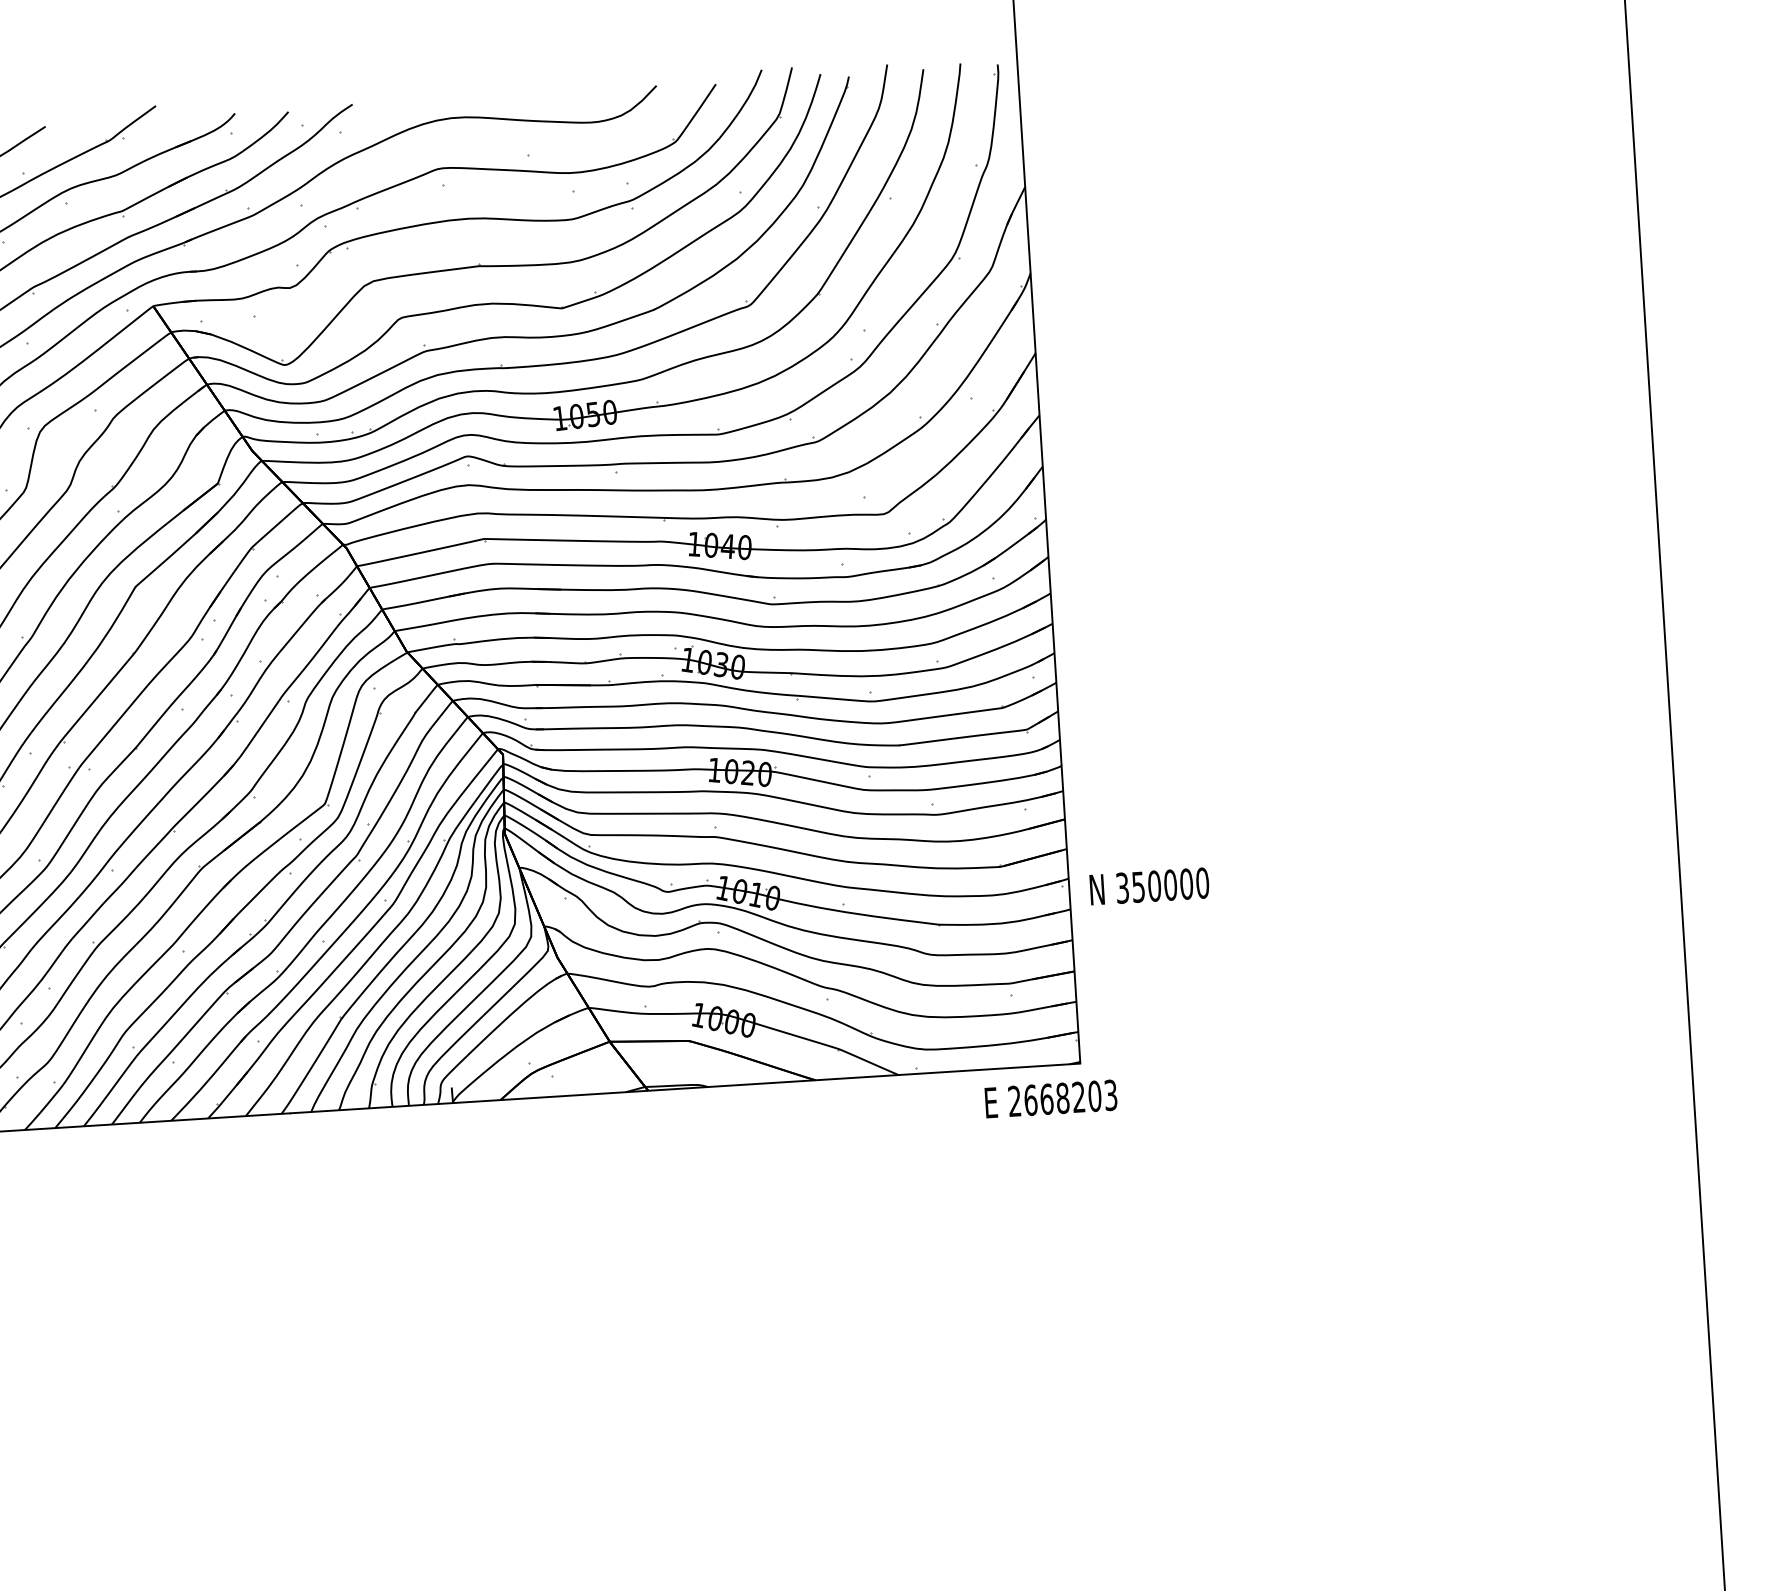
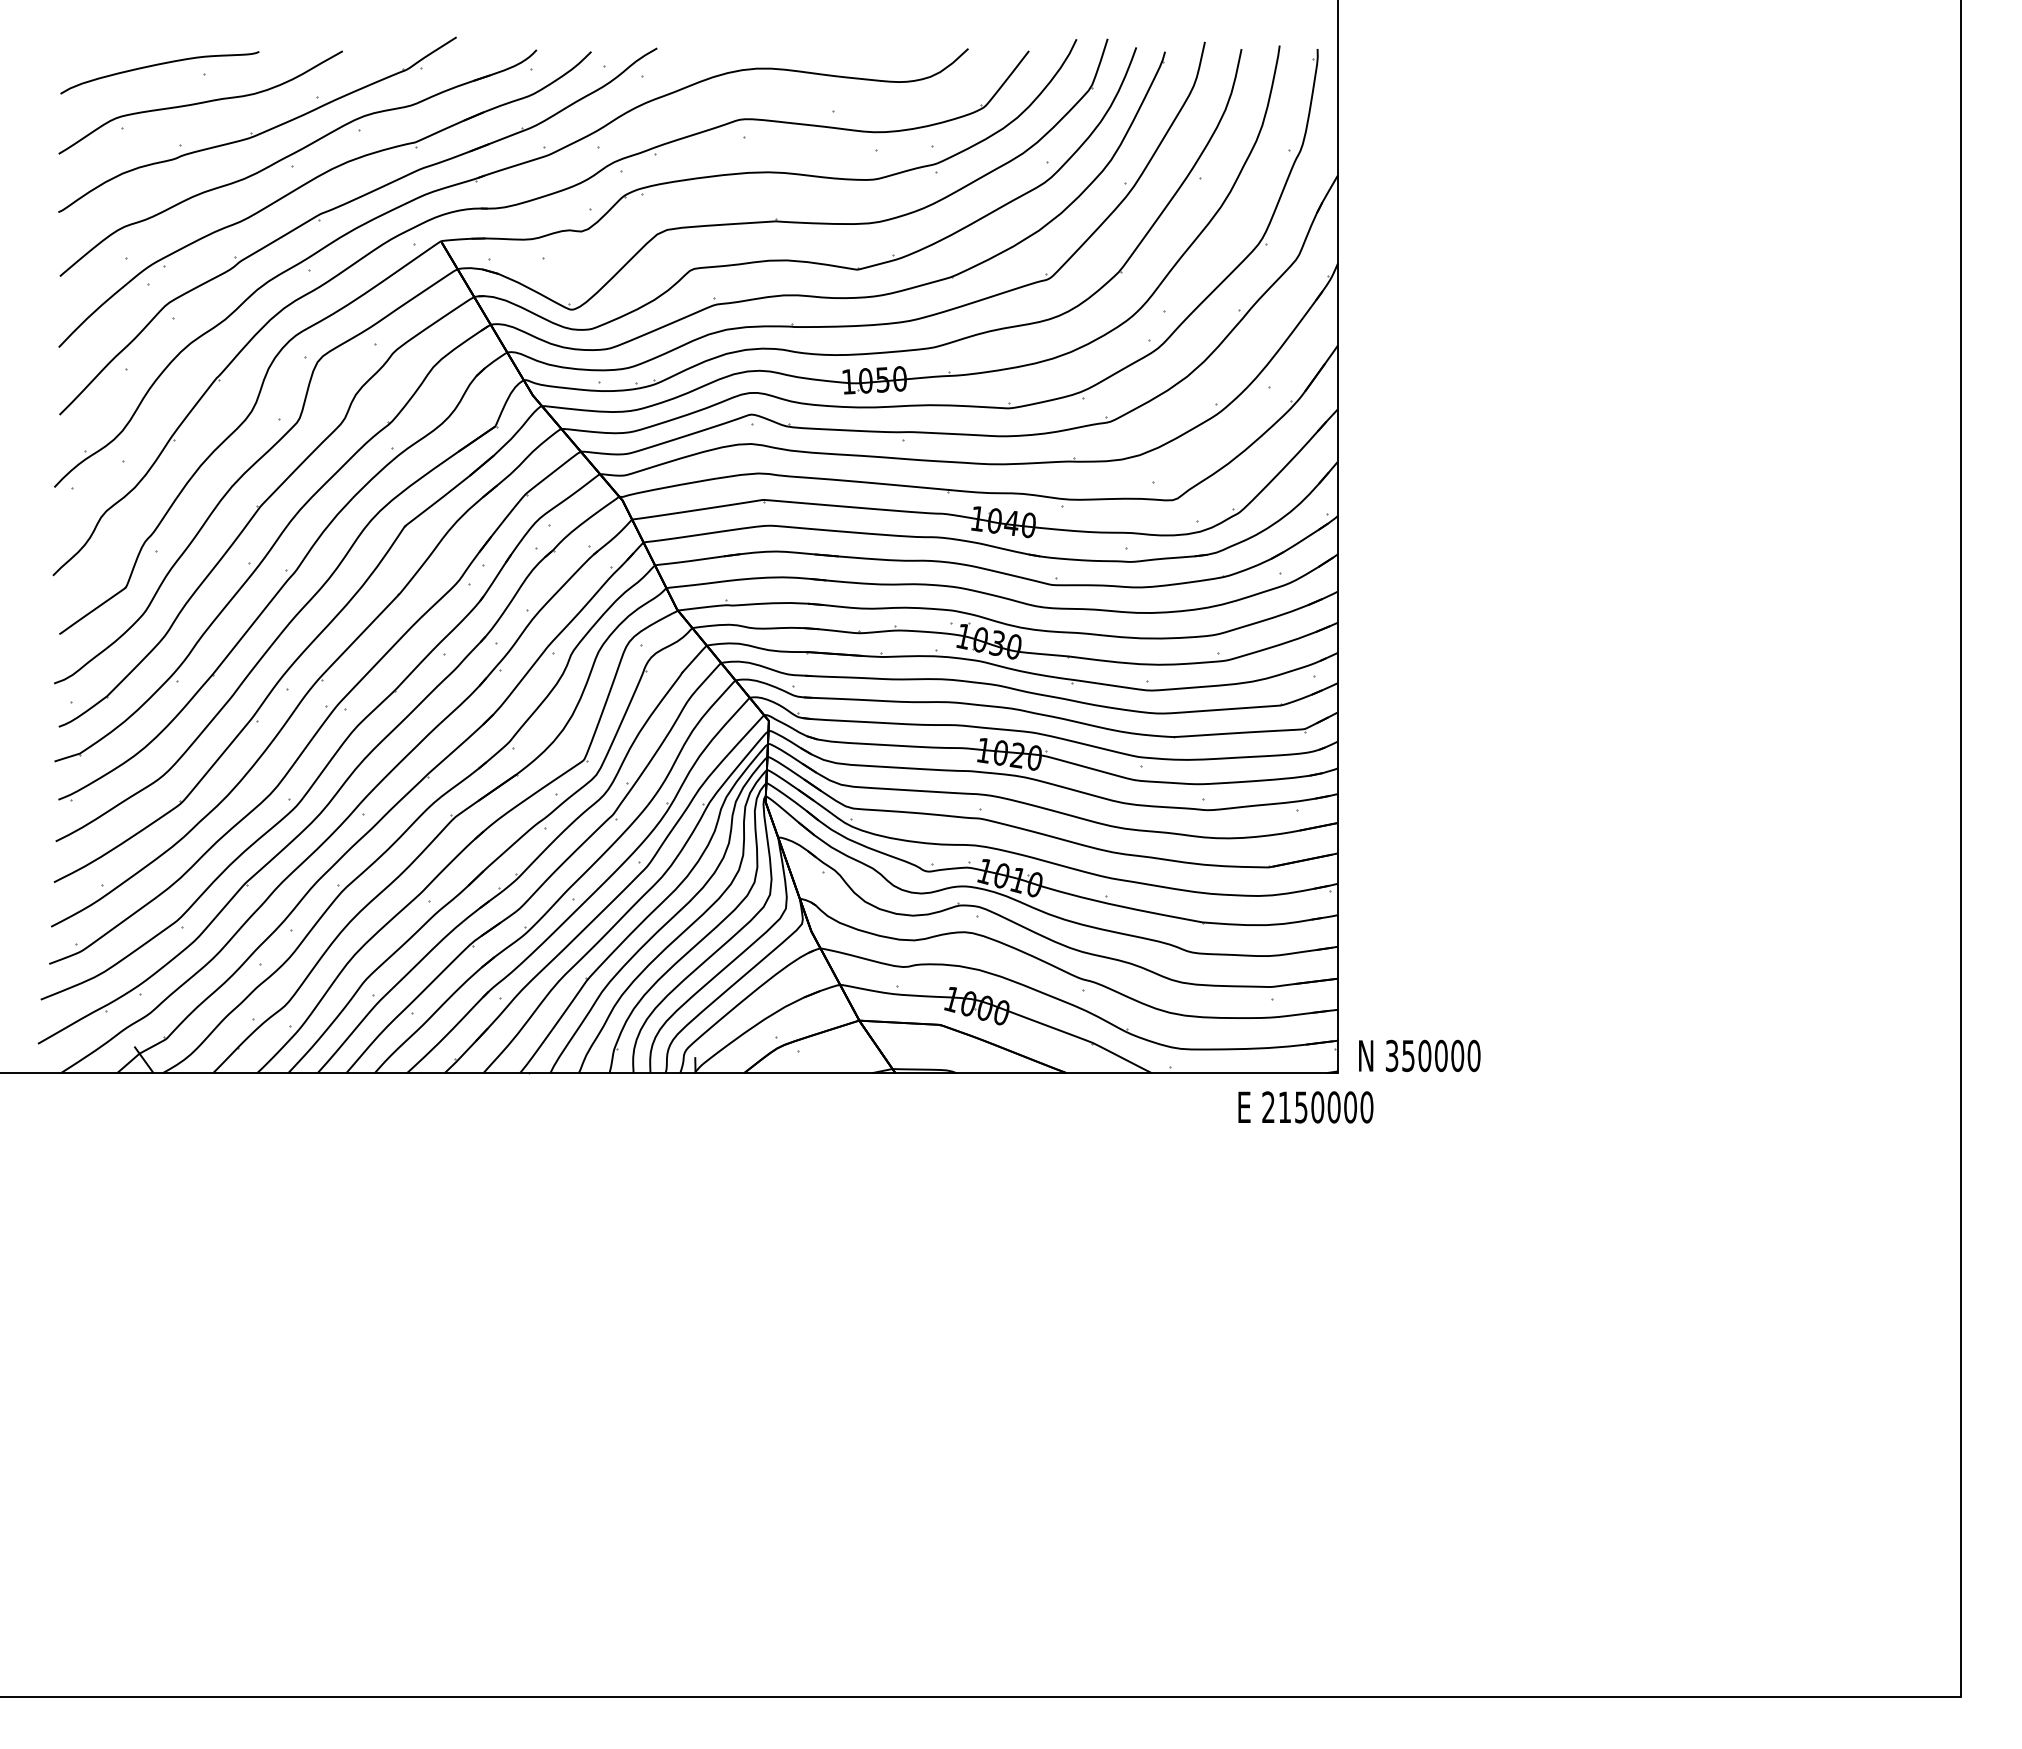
text: (1149, 886) -> (1419, 1055), moved
text: (1070, 1097) -> (1325, 1107), 2668203 -> 2150000

